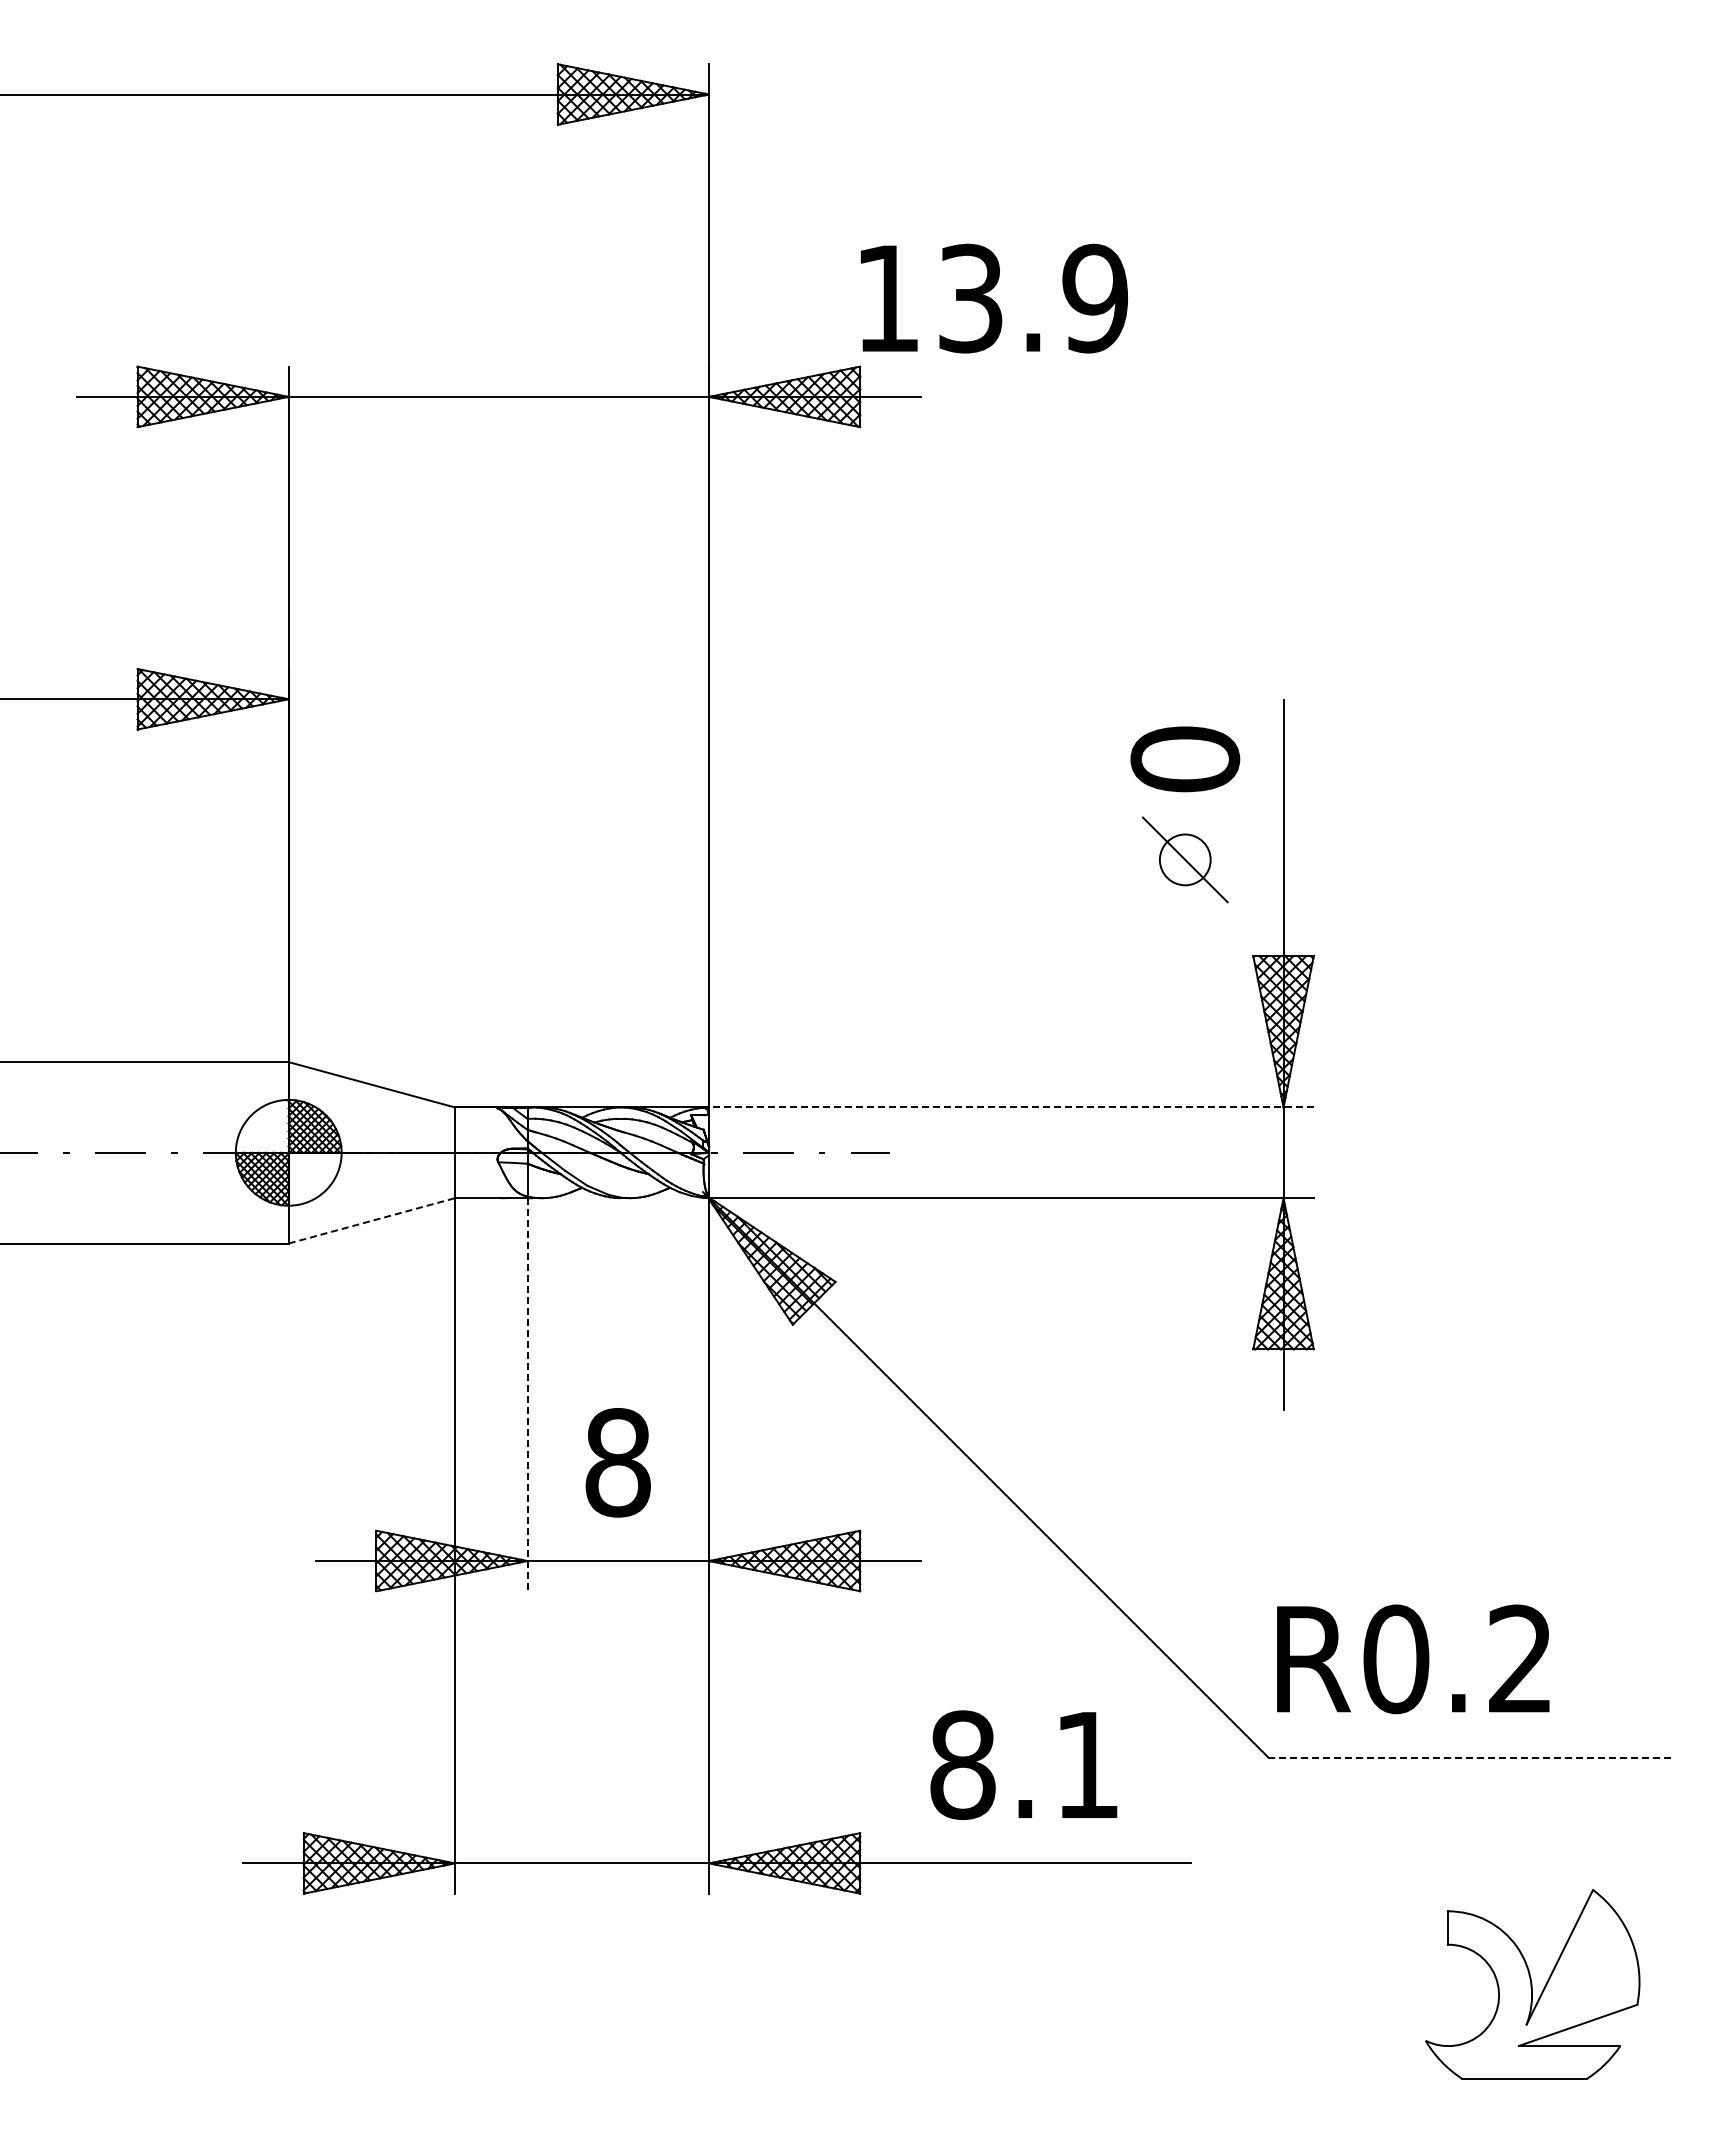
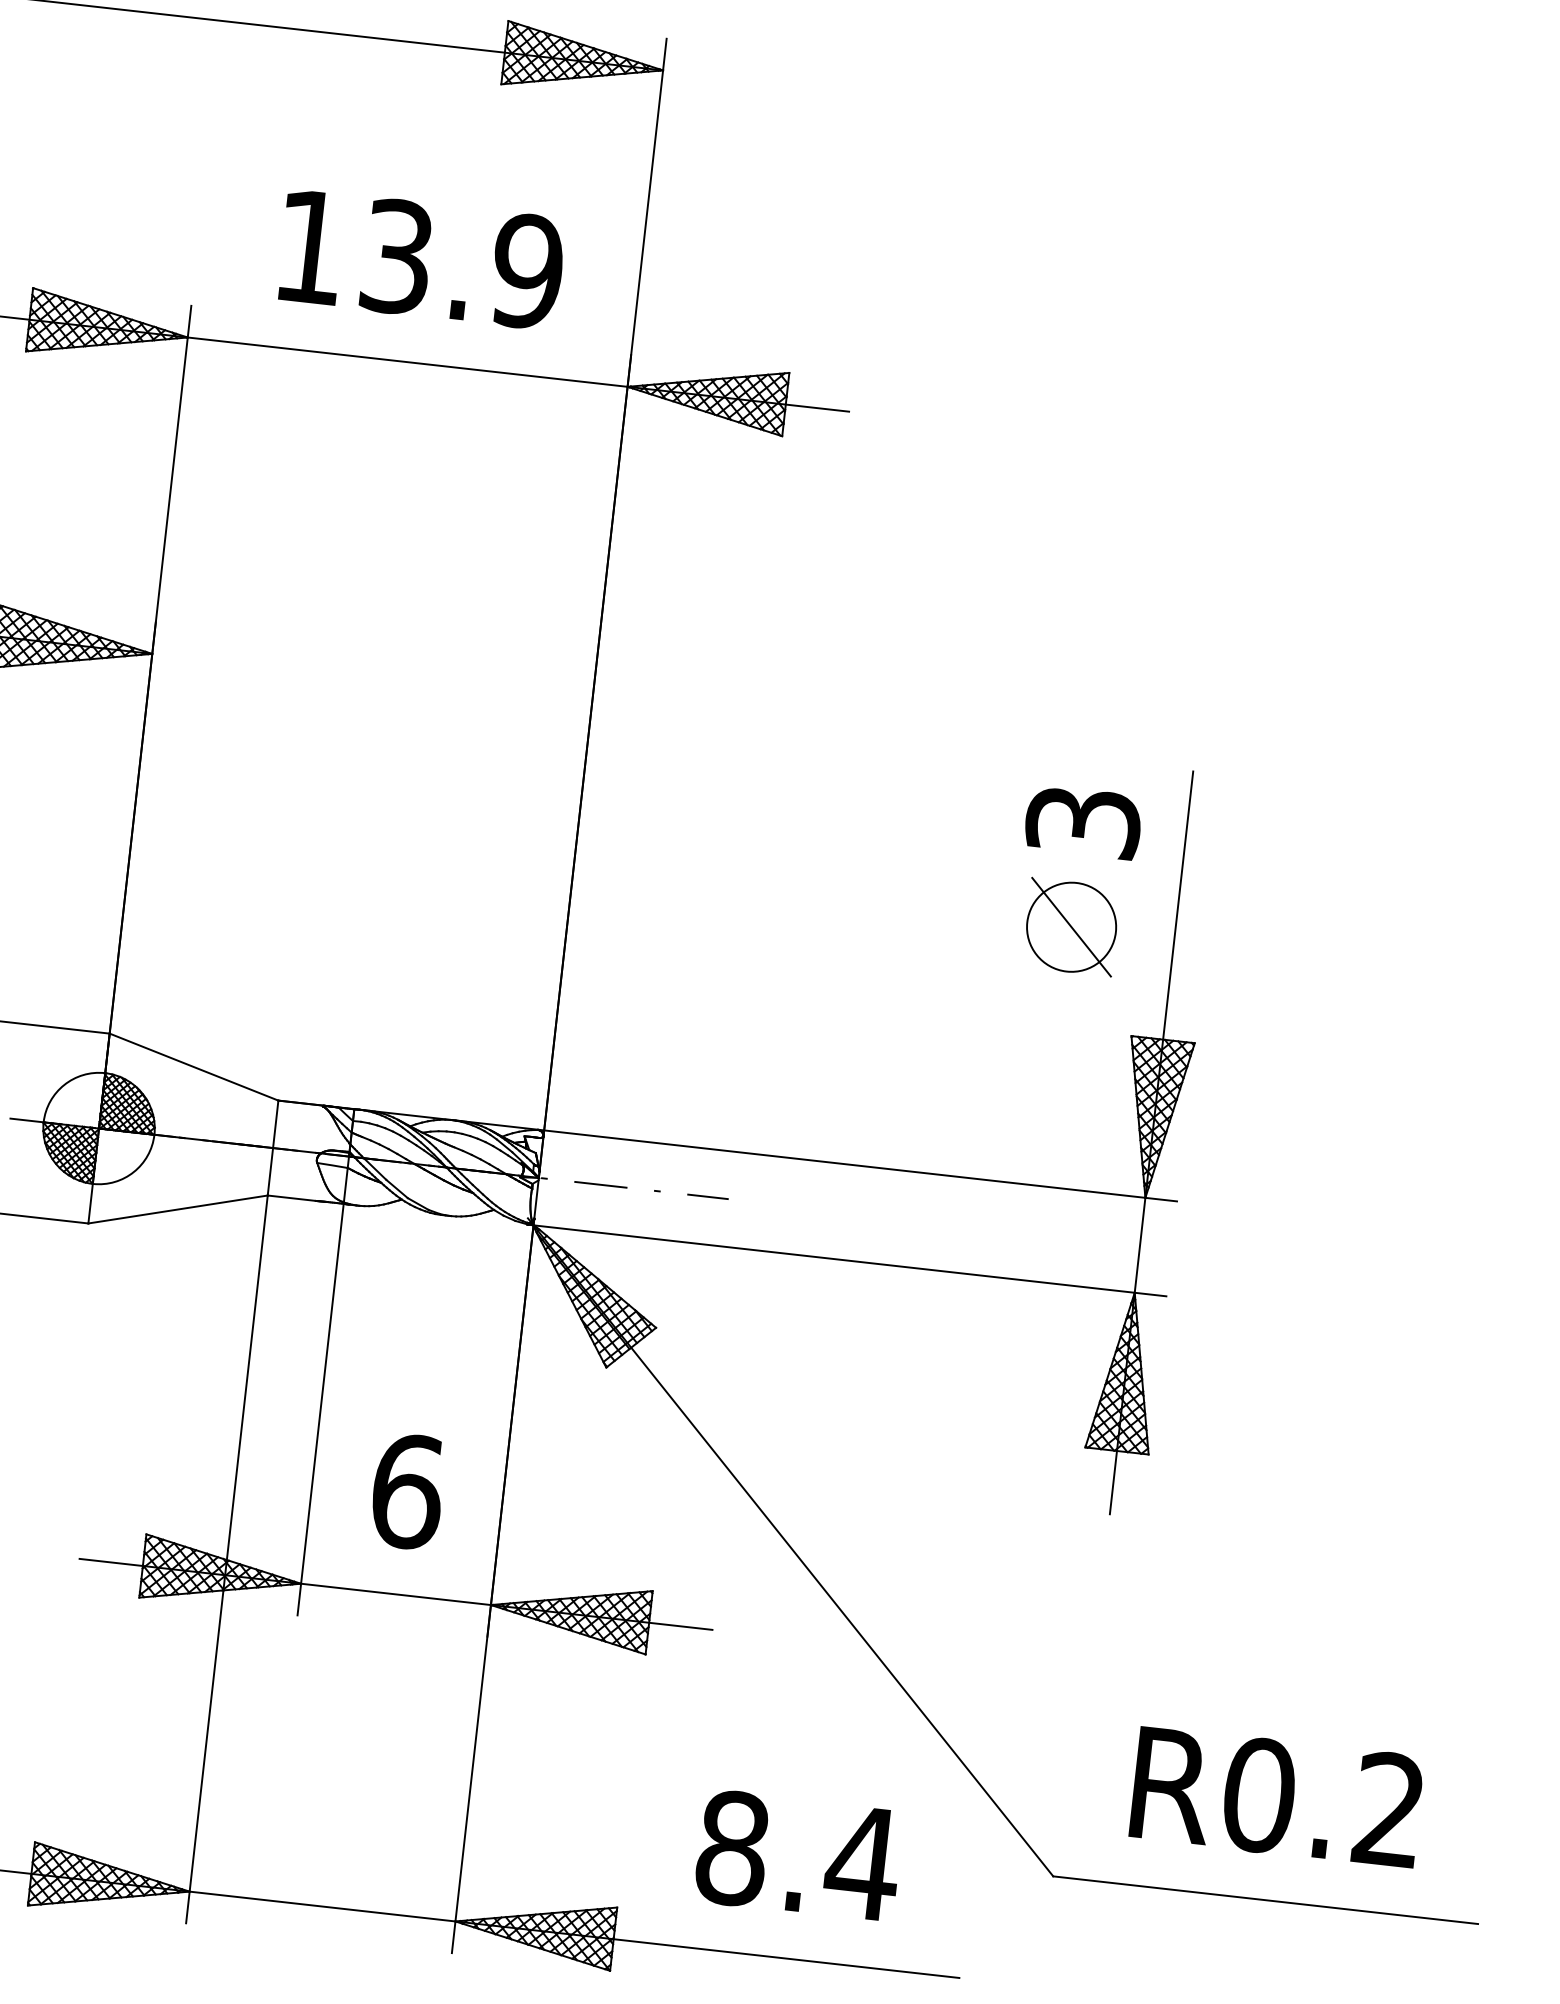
text: (993, 298) -> (420, 259), moved
text: (1185, 759) -> (1083, 822), 0 -> 3
circle: (1184, 859) -> (1070, 926), size x1.67
line: (1007, 1107) -> (856, 1165), dashed -> solid
line: (372, 1220) -> (178, 1209), dashed -> solid
line: (527, 1394) -> (320, 1409), dashed -> solid
text: (618, 1462) -> (407, 1491), 8 -> 6
text: (1413, 1659) -> (1277, 1797), moved
line: (1471, 1757) -> (1265, 1900), dashed -> solid
text: (1086, 1764) -> (862, 1862), 8.1 -> 8.4

